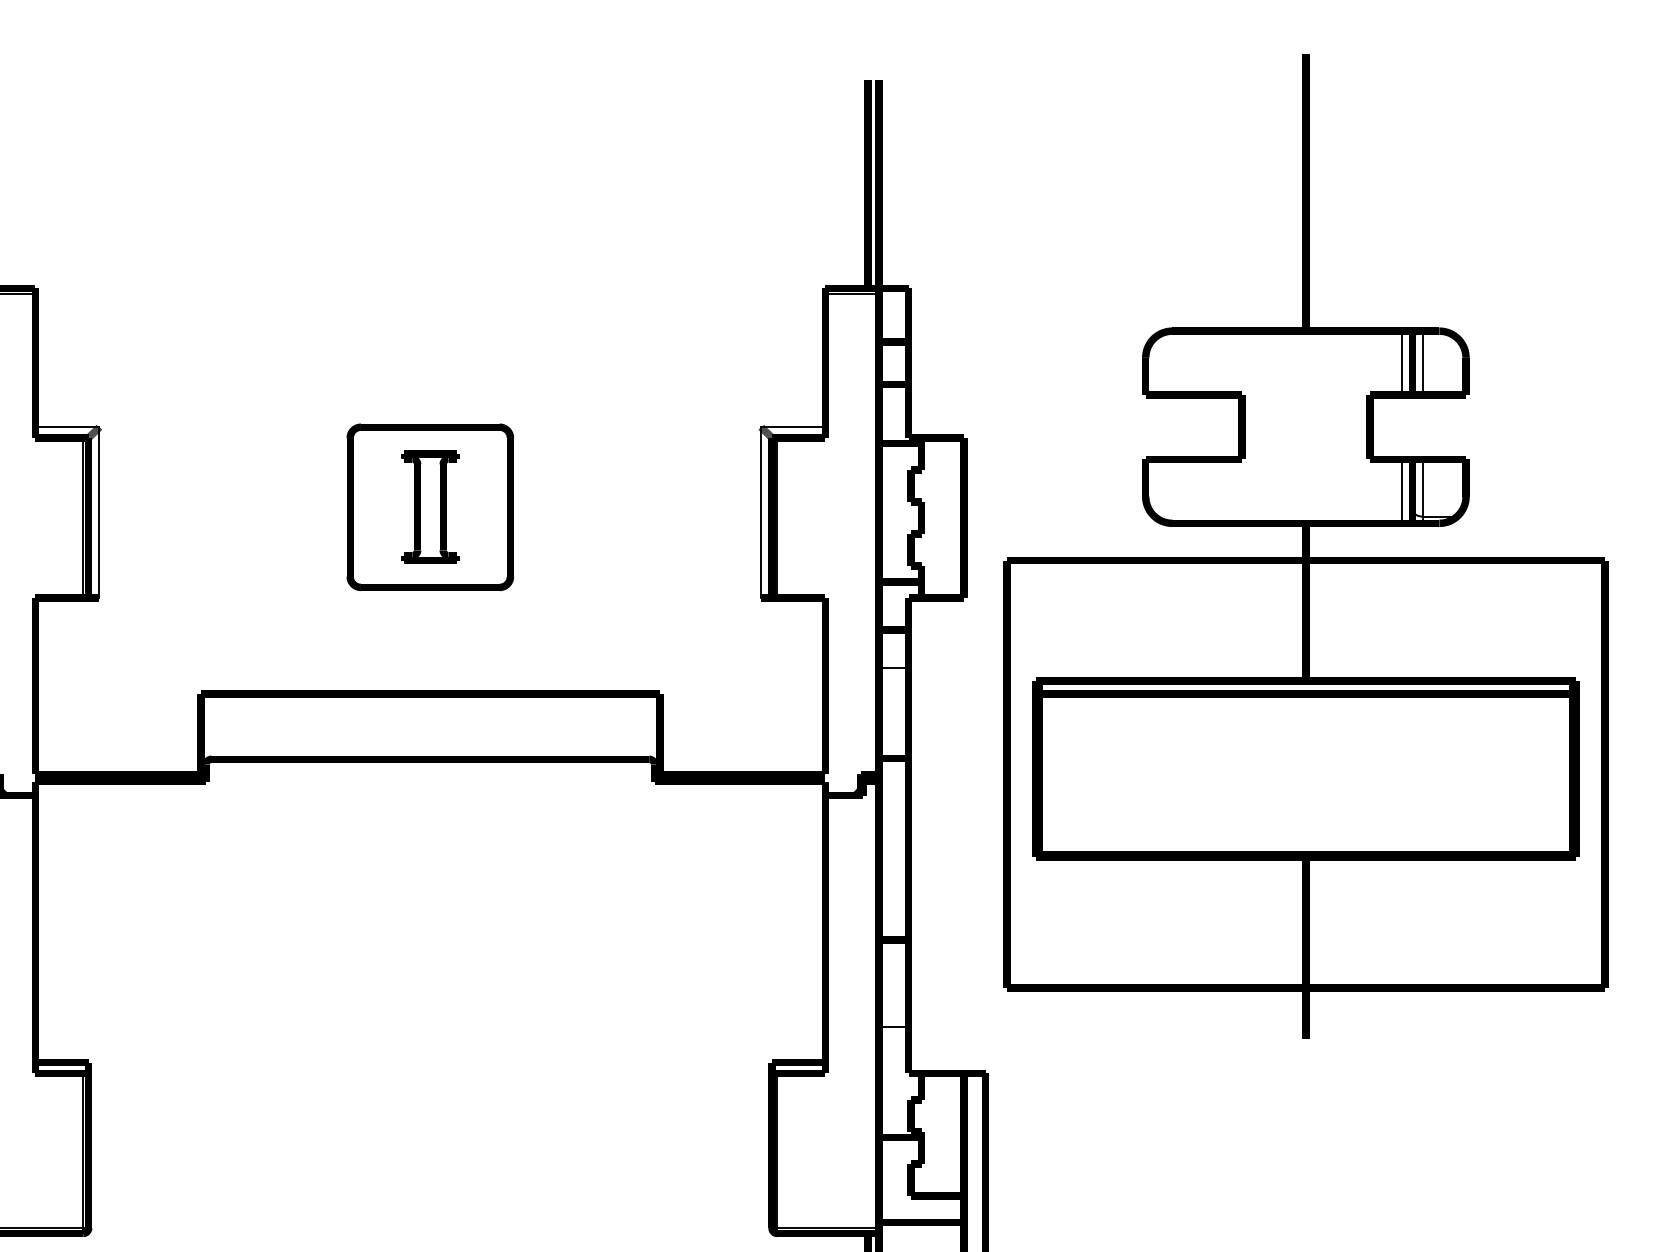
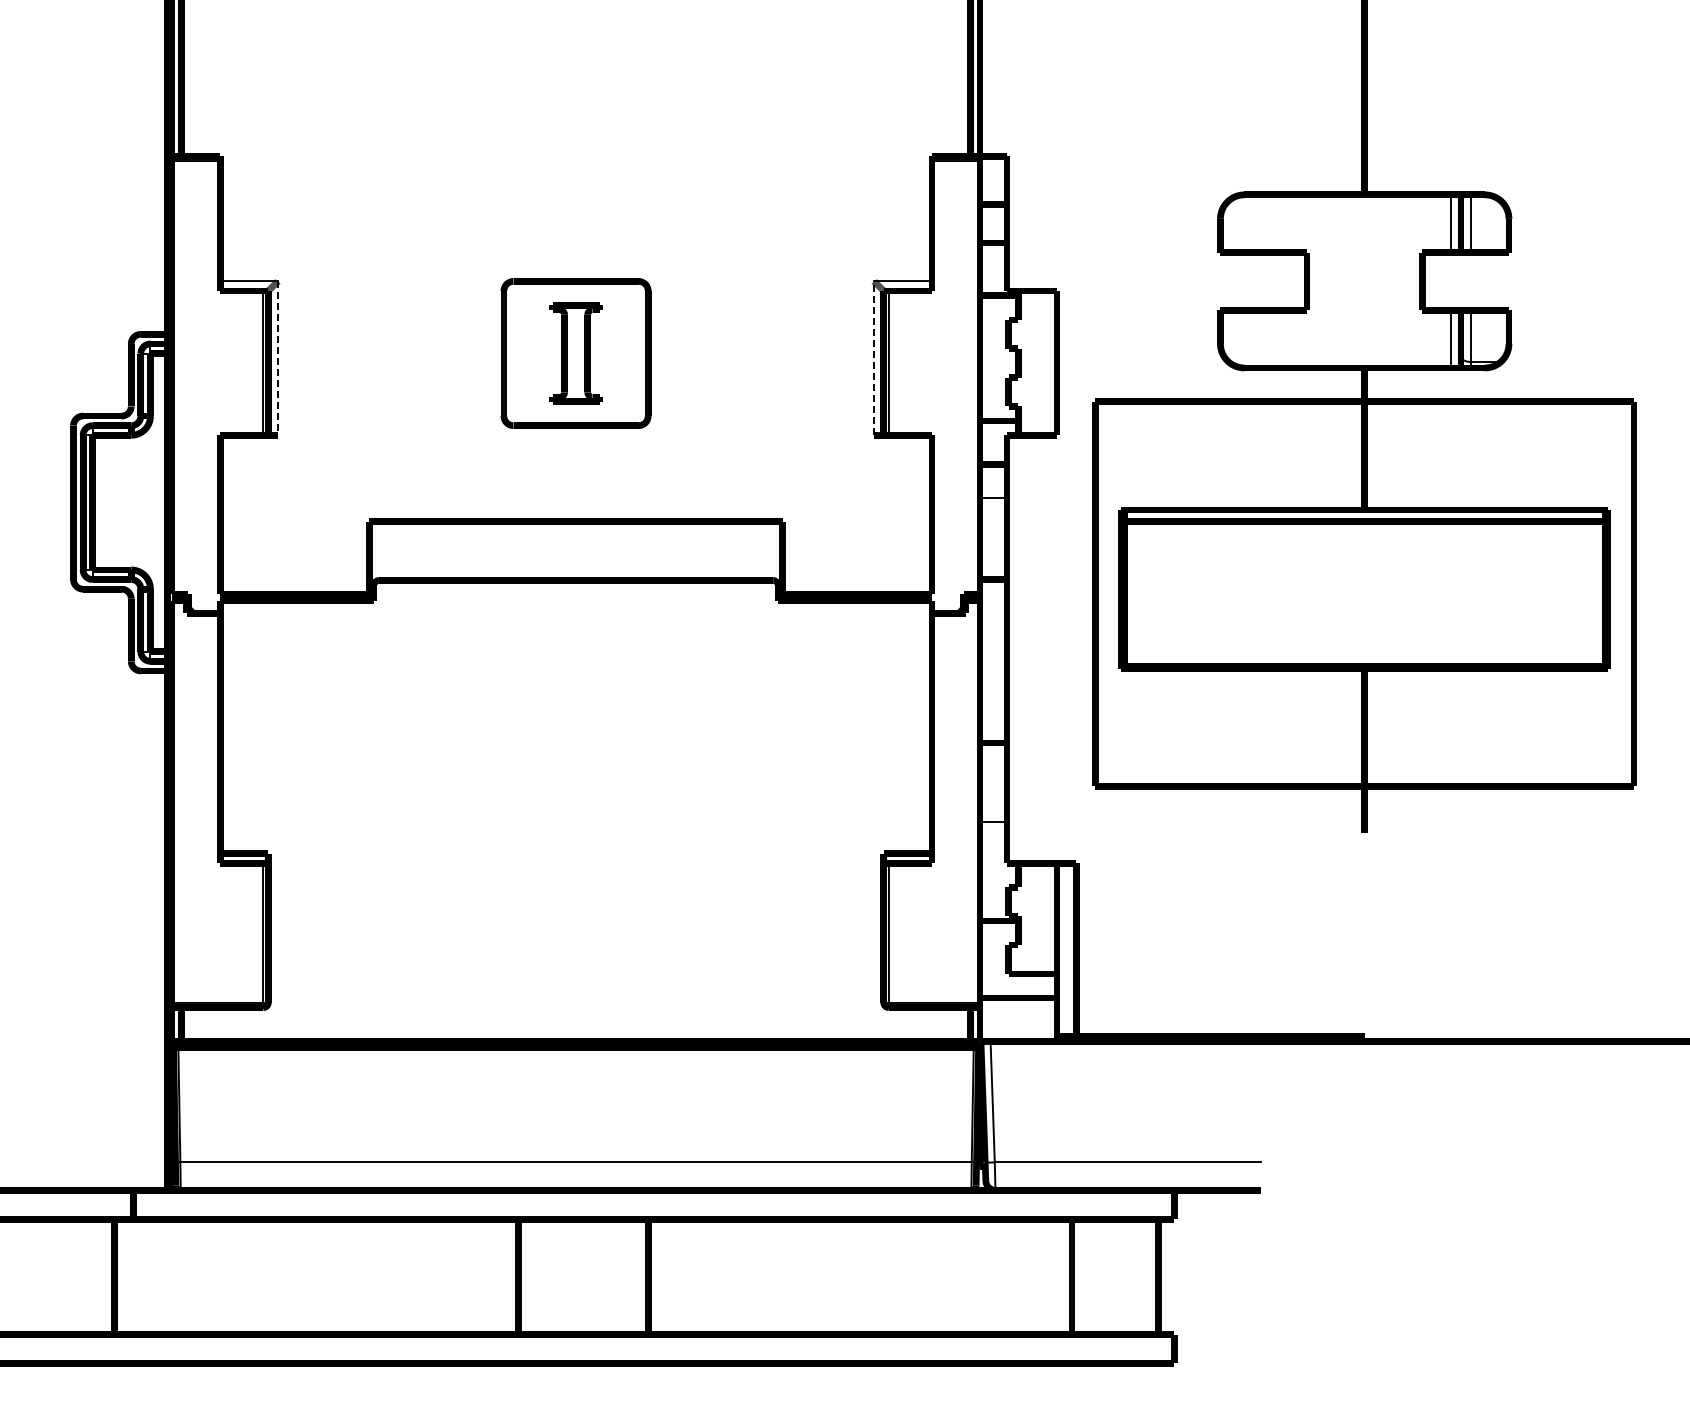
line: (98, 512) -> (277, 358), solid -> dashed
line: (761, 512) -> (874, 358), solid -> dashed

